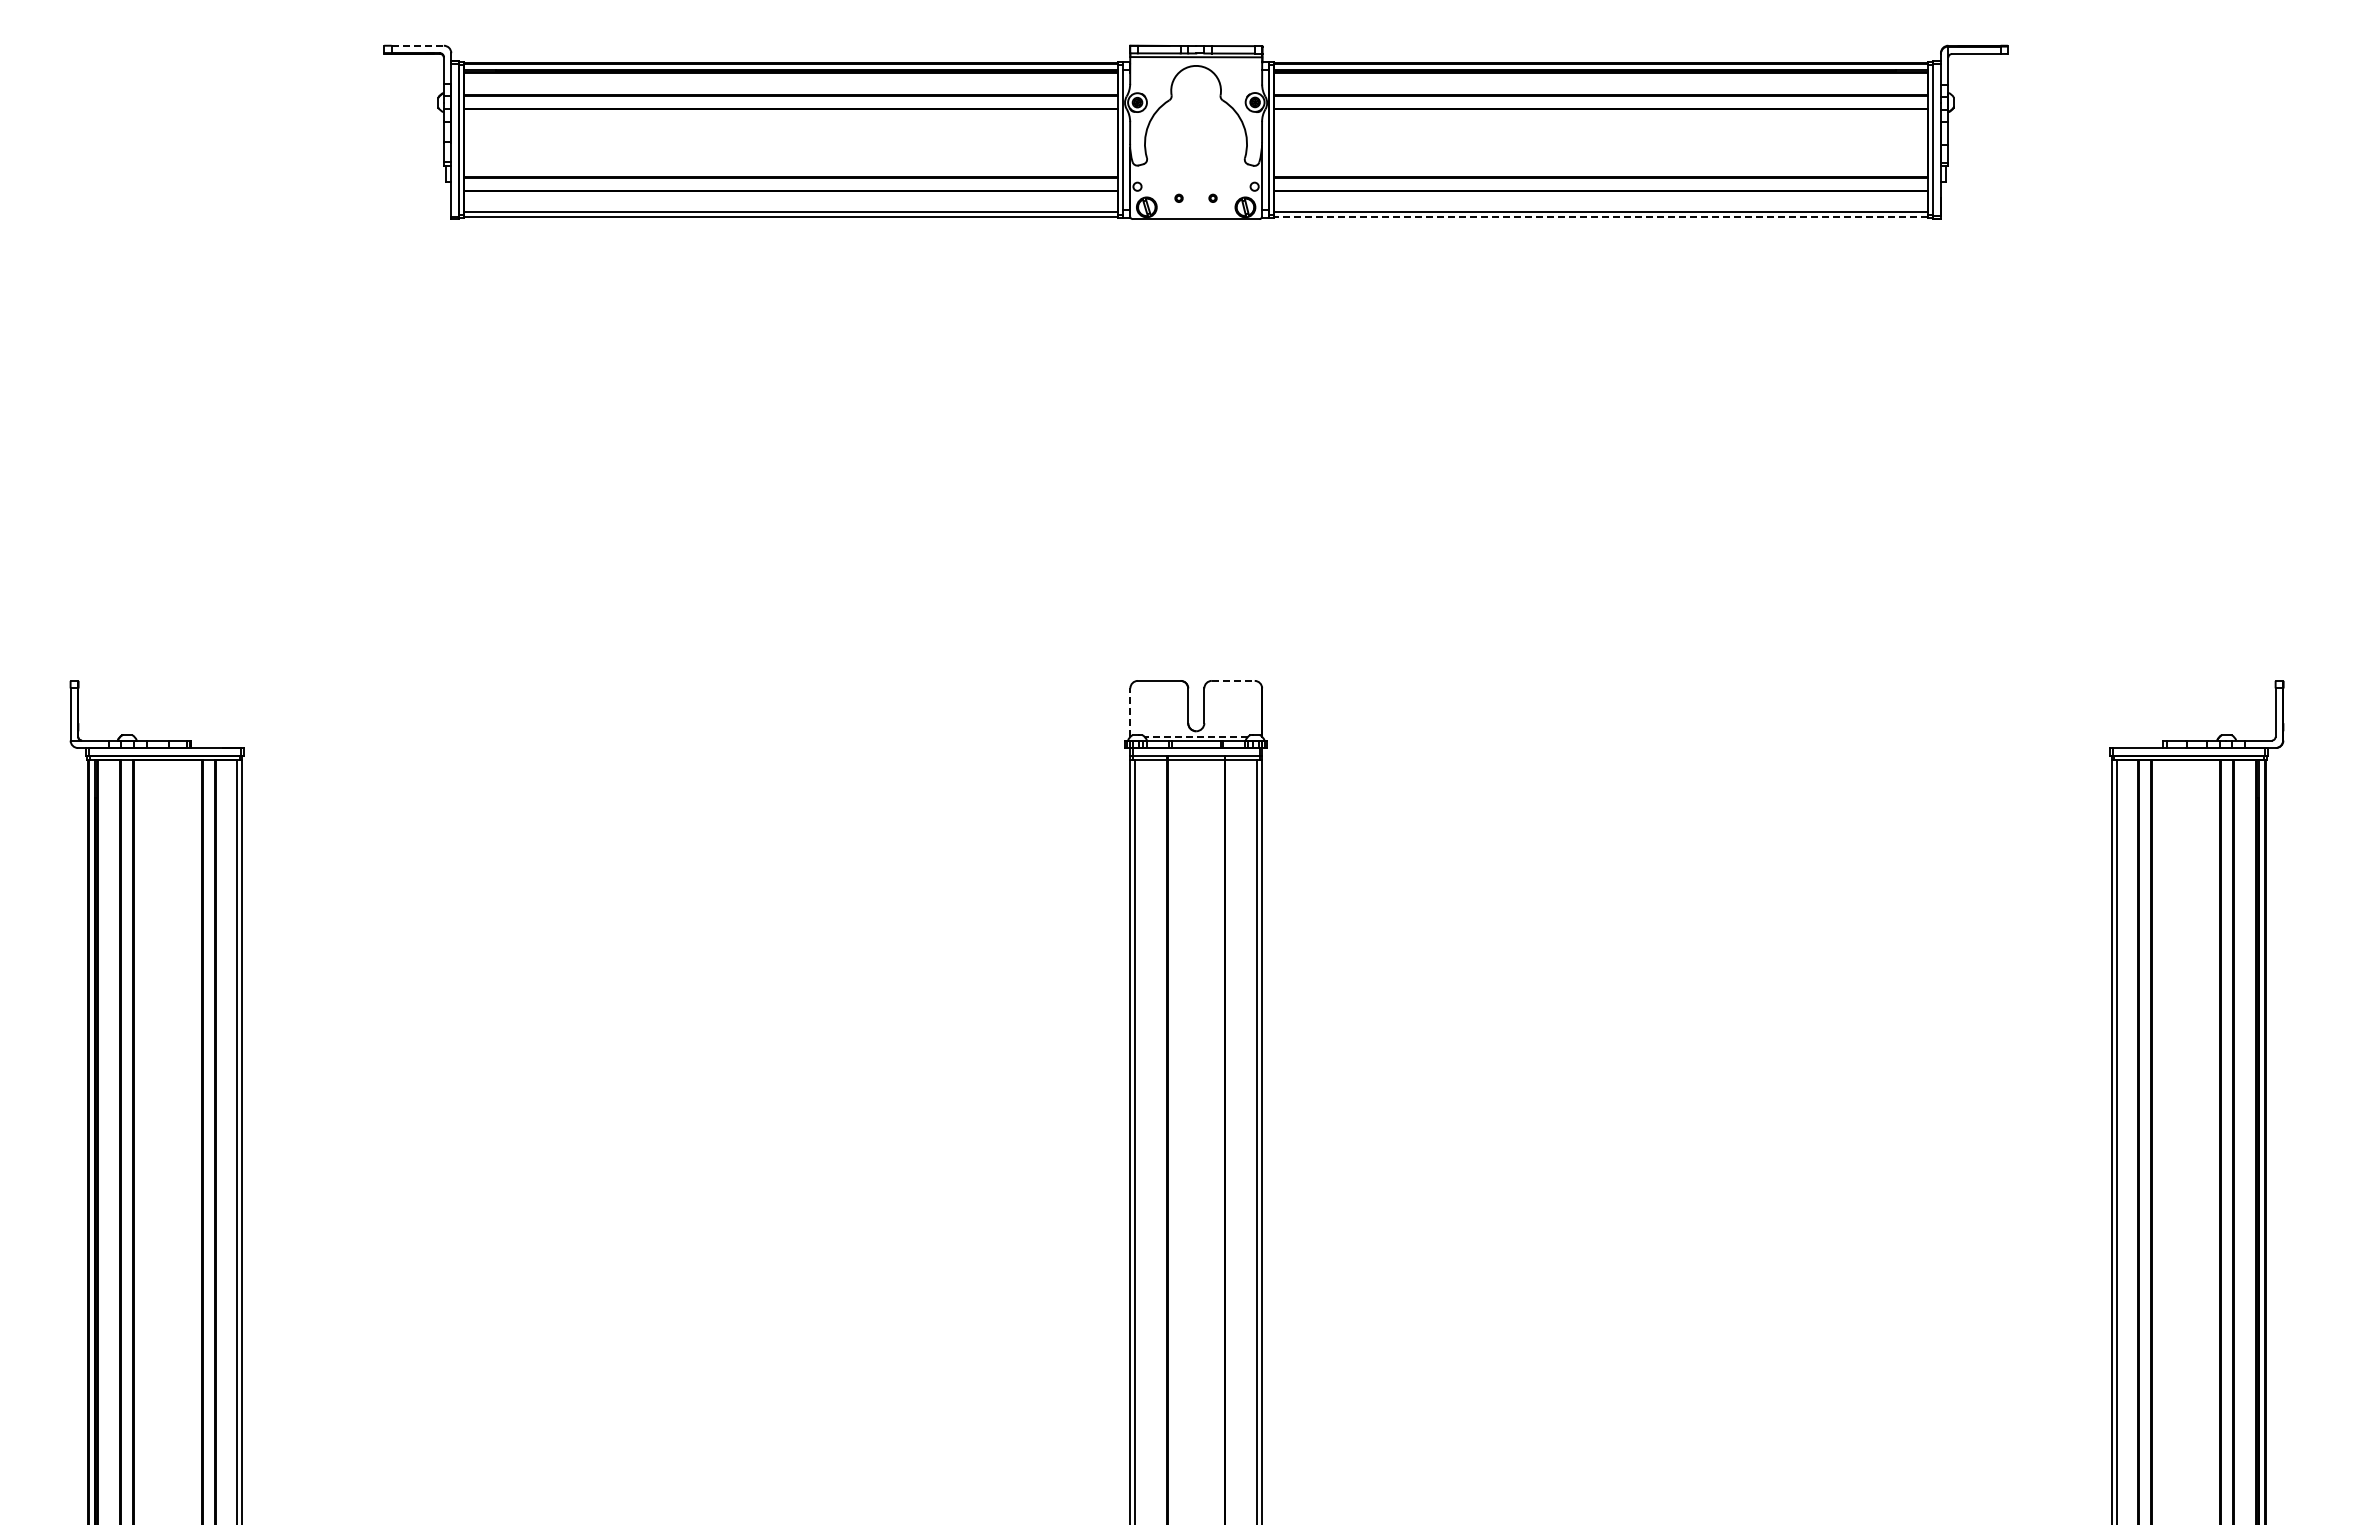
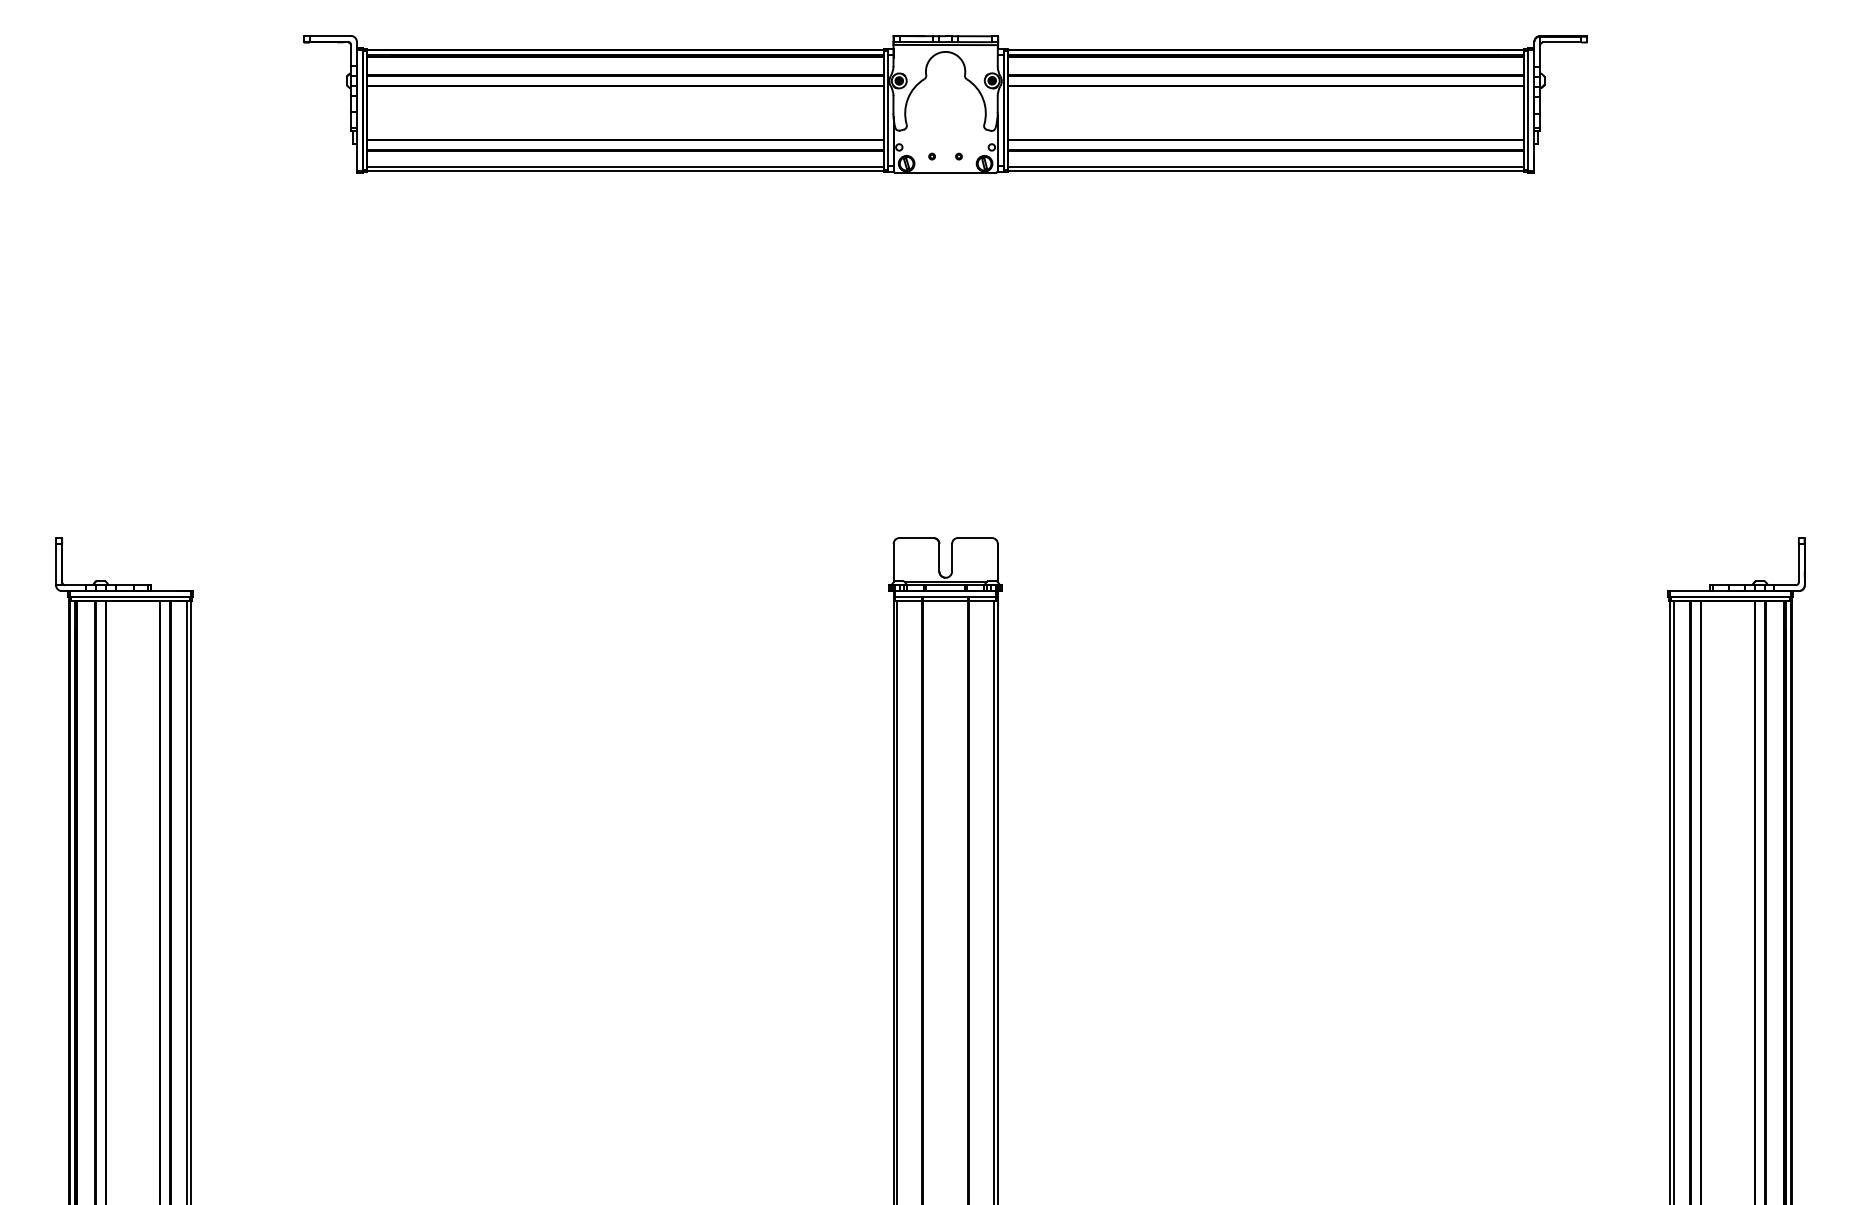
line: (418, 45) -> (330, 35), dashed -> solid
line: (1600, 217) -> (1265, 171), dashed -> solid
line: (1233, 680) -> (975, 537), dashed -> solid
line: (1130, 712) -> (893, 562), dashed -> solid
line: (1196, 736) -> (945, 581), dashed -> solid

